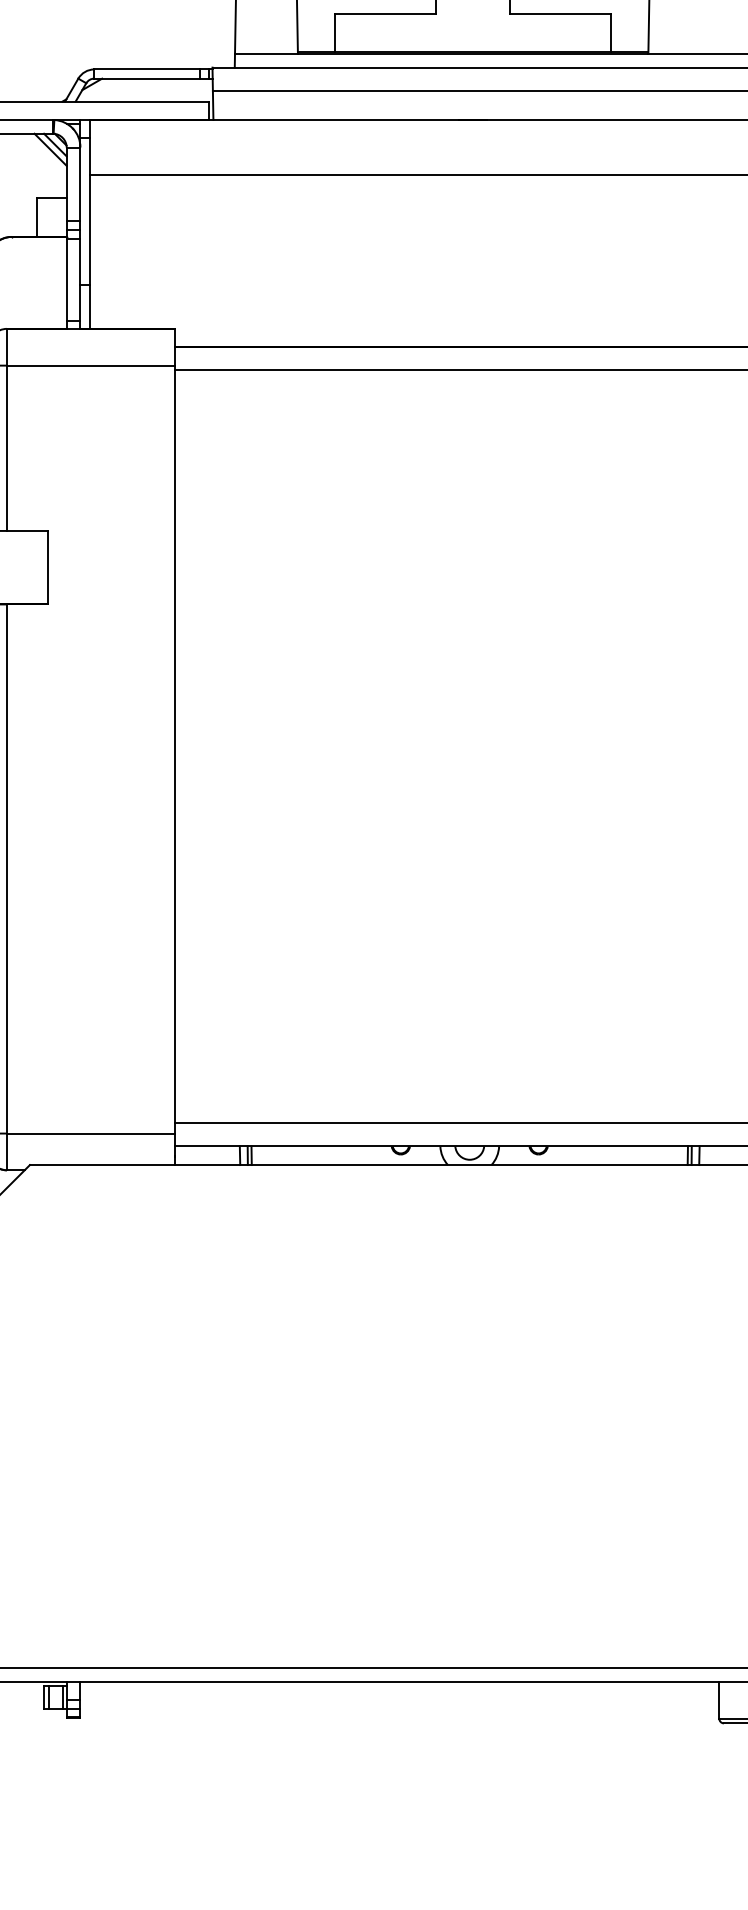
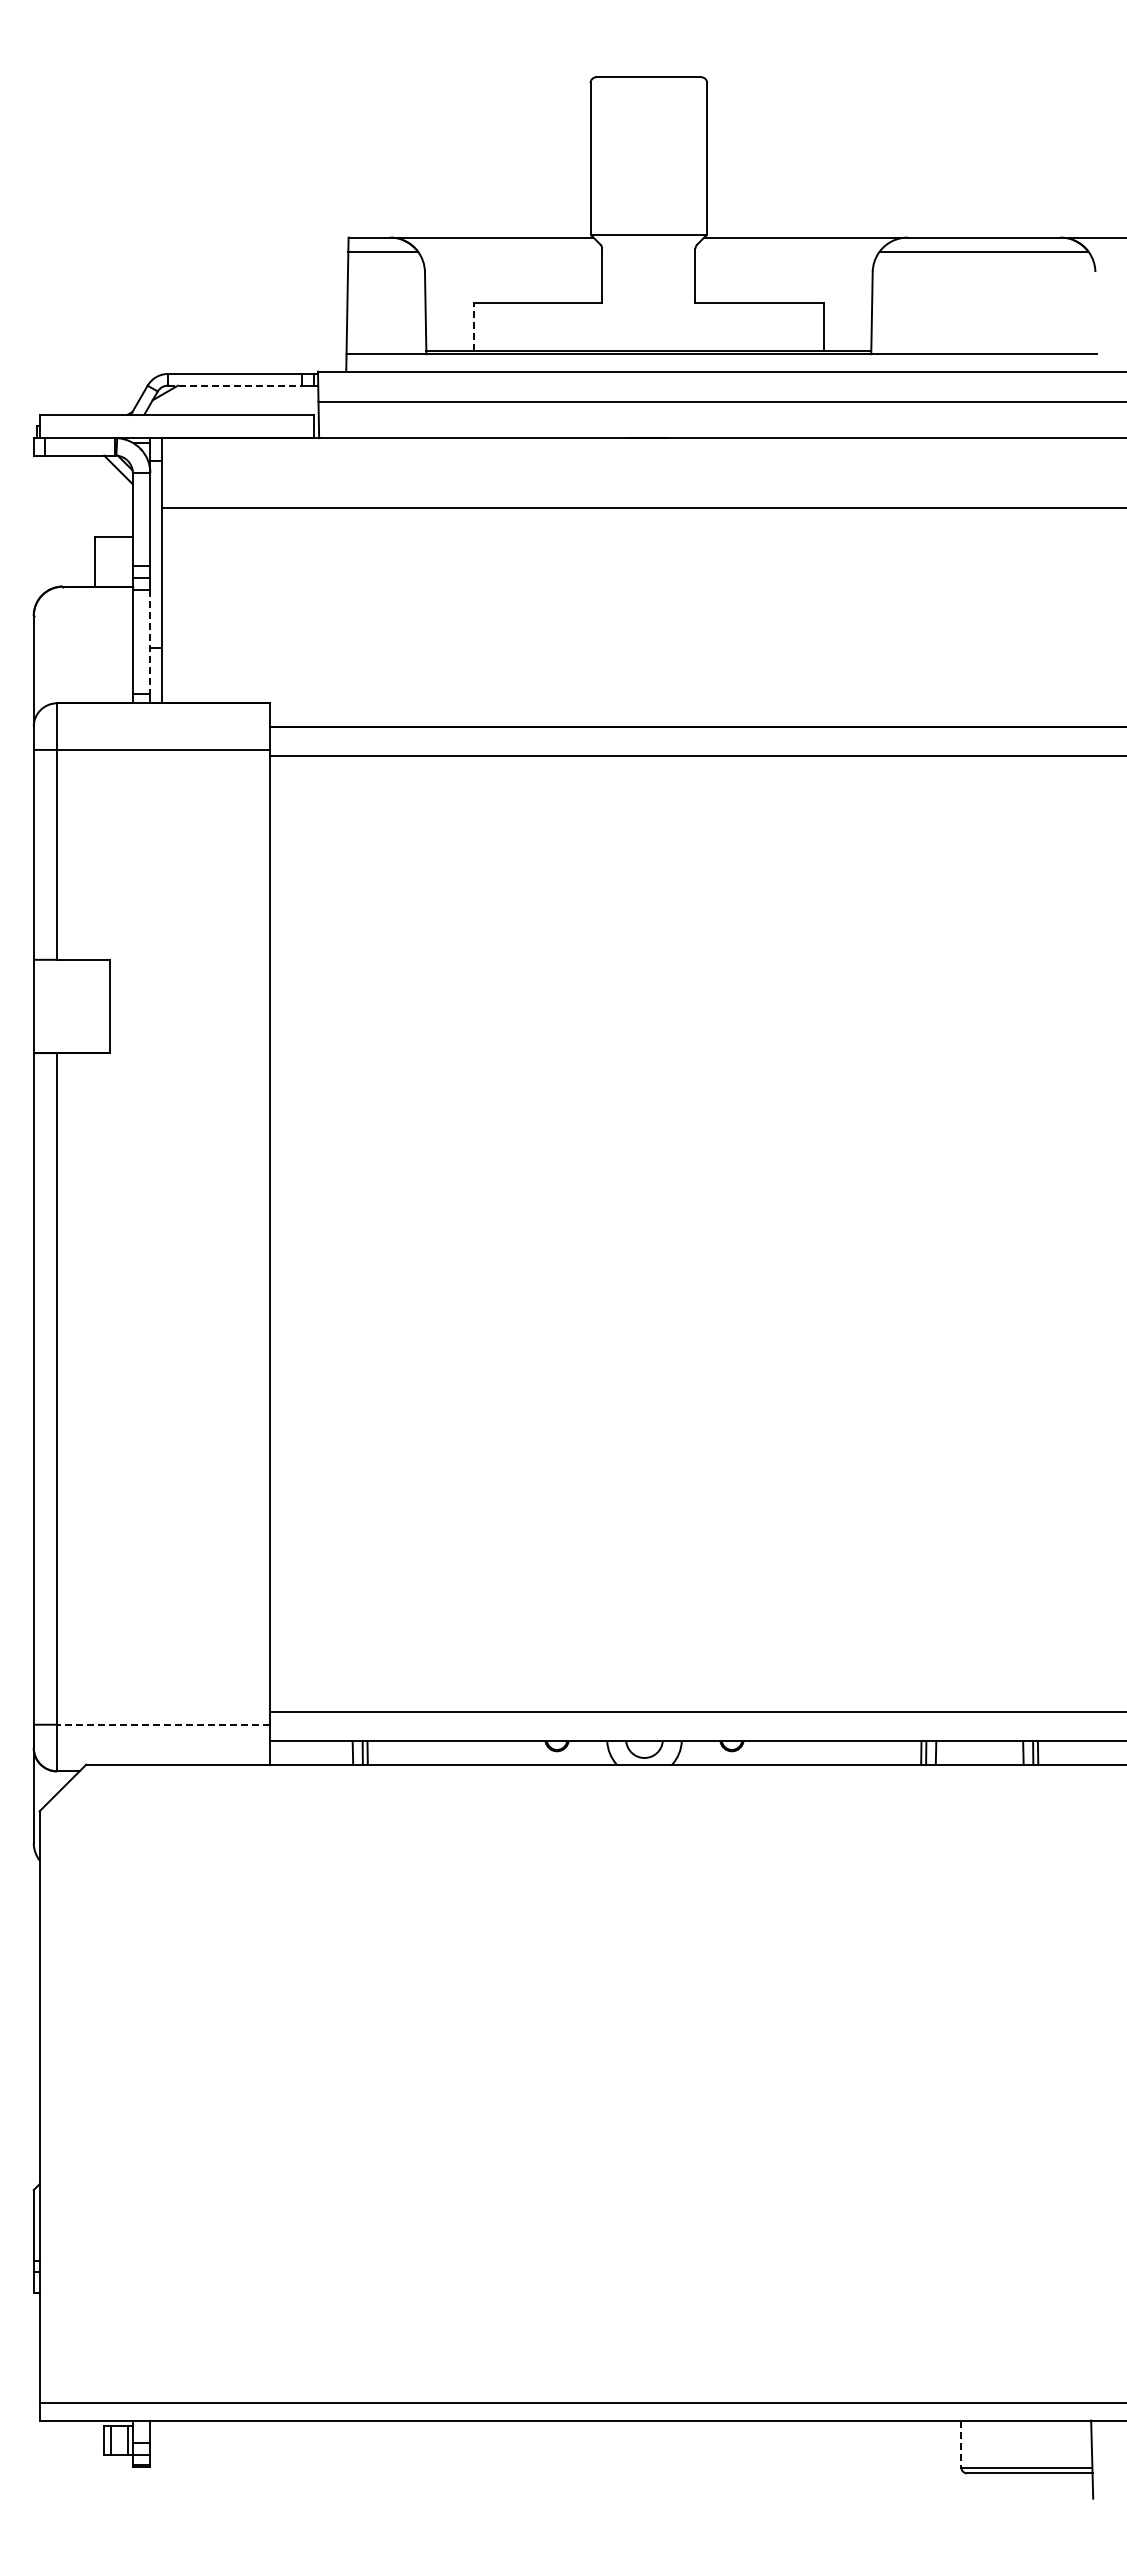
line: (335, 32) -> (473, 327), solid -> dashed
line: (147, 78) -> (235, 385), solid -> dashed
line: (50, 149) -> (112, 475), removed
line: (80, 280) -> (150, 641), solid -> dashed
line: (90, 1133) -> (162, 1724), solid -> dashed
line: (719, 1700) -> (961, 2444), solid -> dashed

